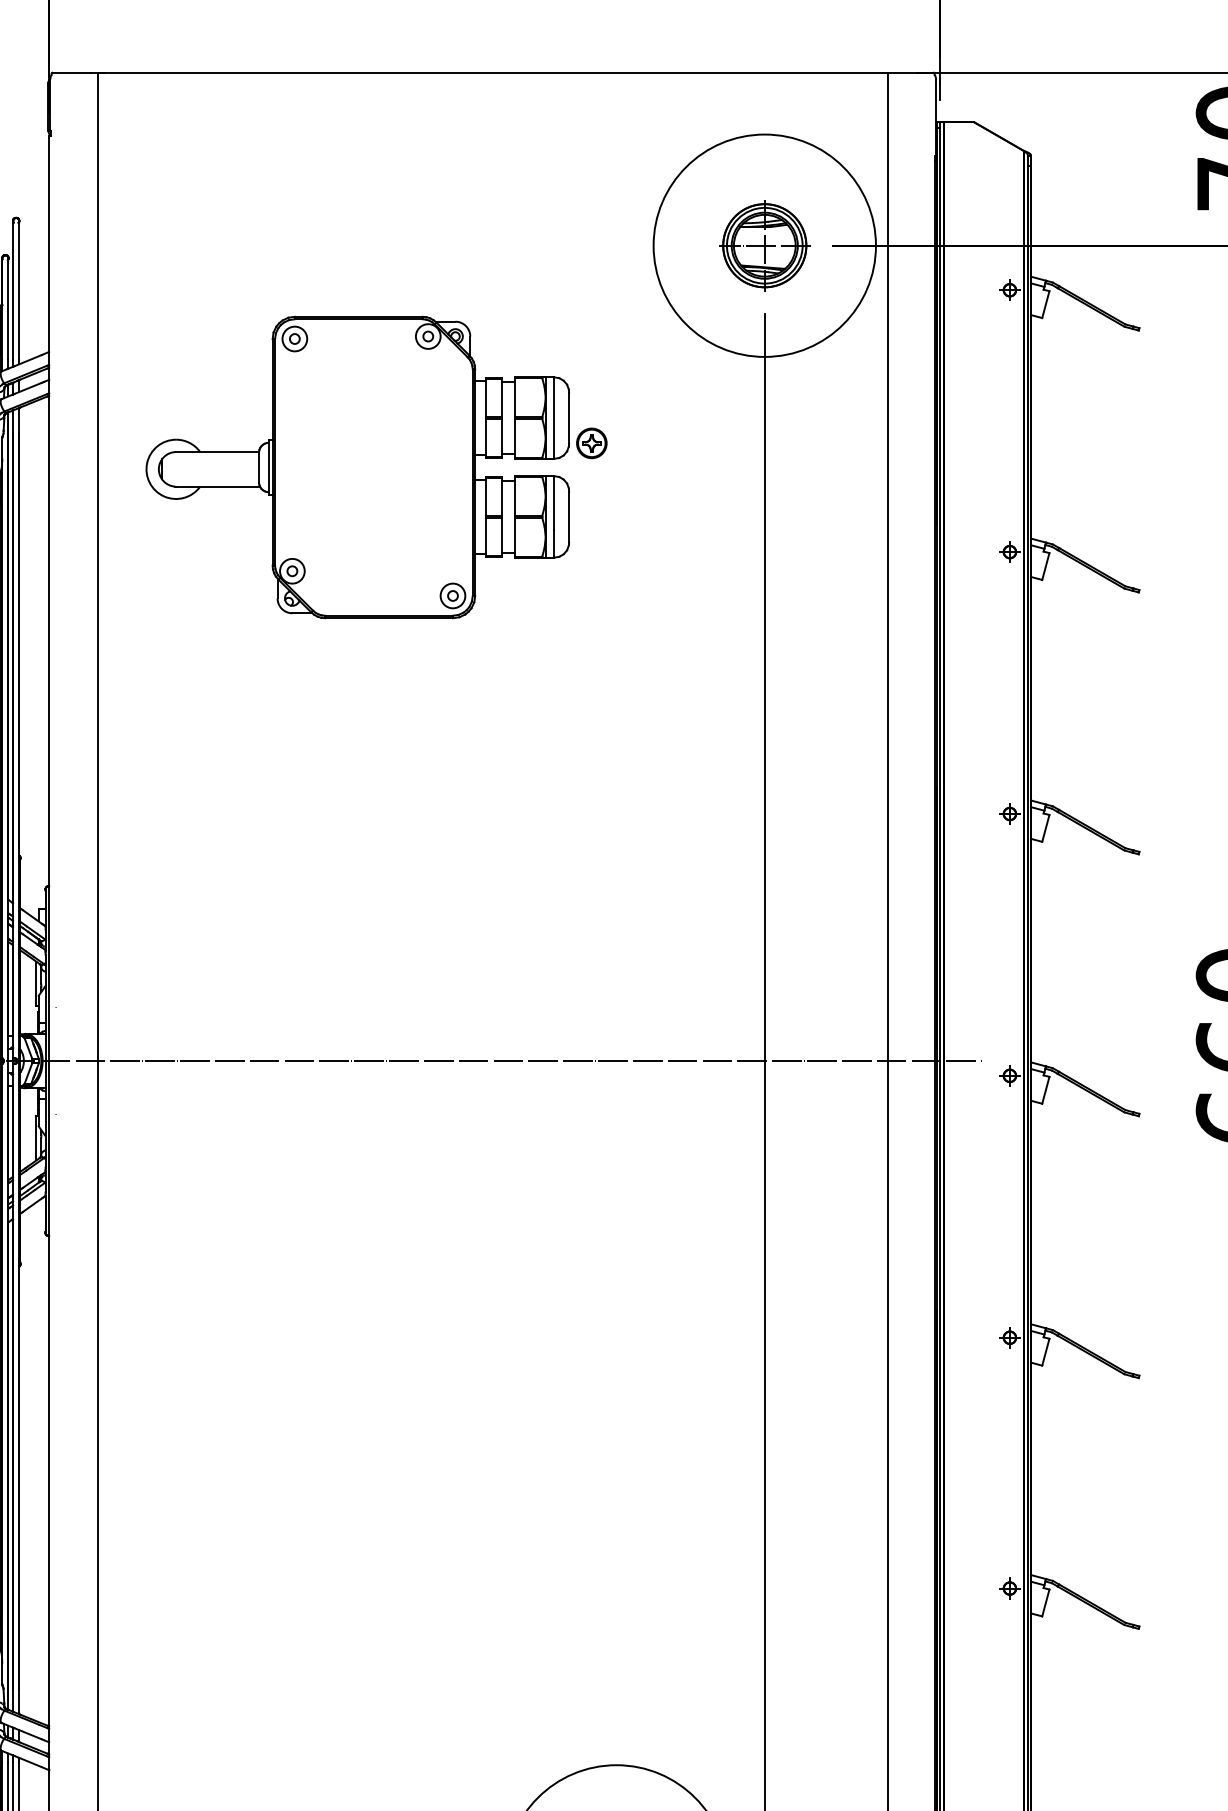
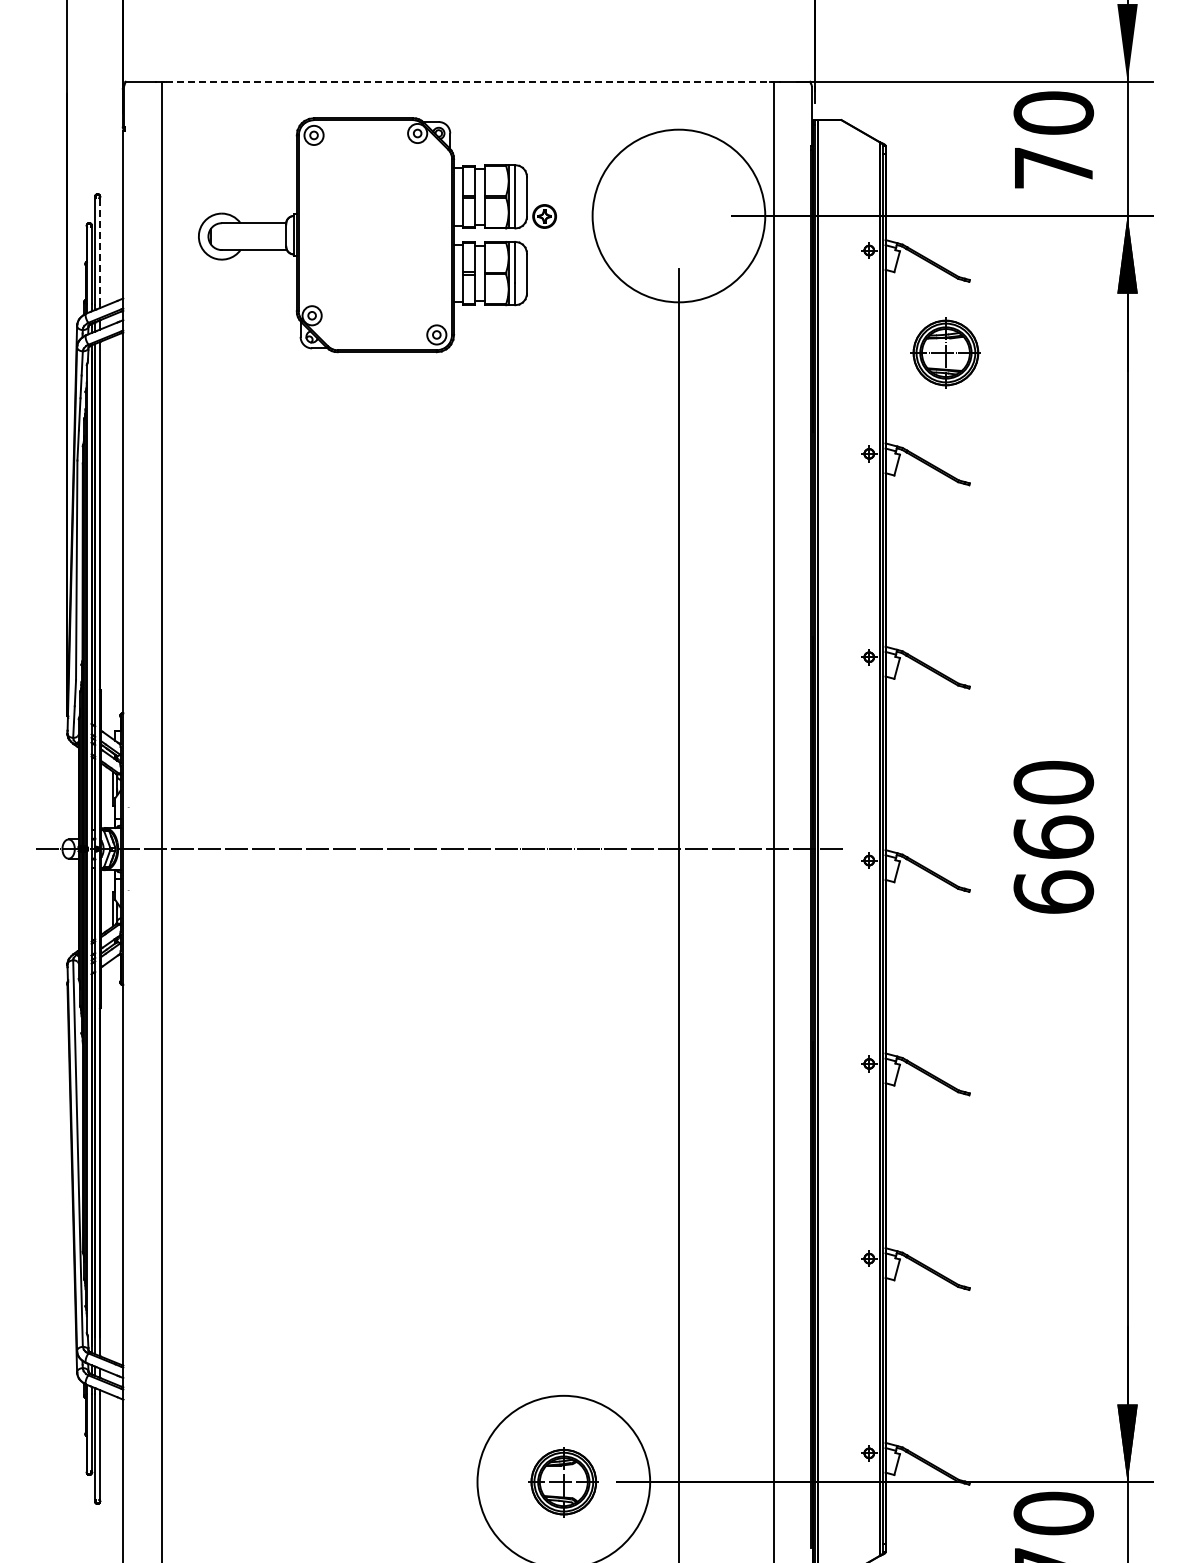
line: (493, 72) -> (468, 81), solid -> dashed
part: (764, 245) -> (945, 352), moved
line: (19, 291) -> (100, 251), solid -> dashed
part: (376, 467) -> (377, 235), moved

